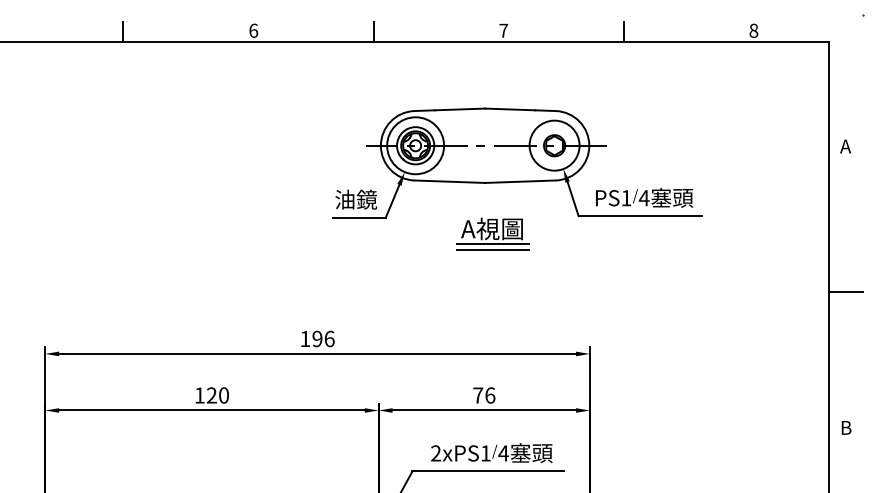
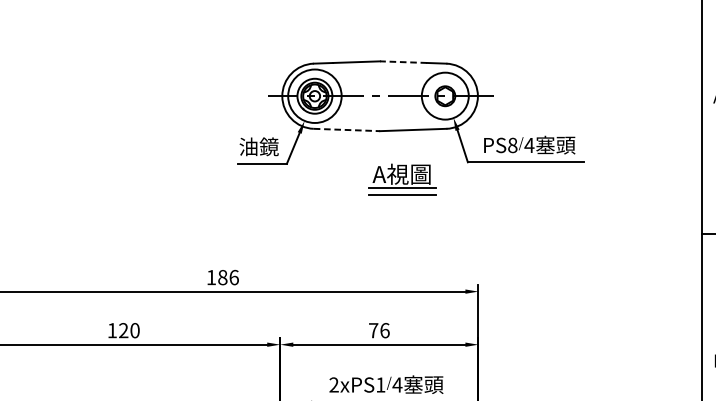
line: (509, 109) -> (403, 62), solid -> dashed
line: (450, 181) -> (347, 129), solid -> dashed
text: (626, 198) -> (512, 145), PS1 -> PS8
part: (492, 233) -> (402, 178), moved
text: (317, 338) -> (222, 277), 196 -> 186

